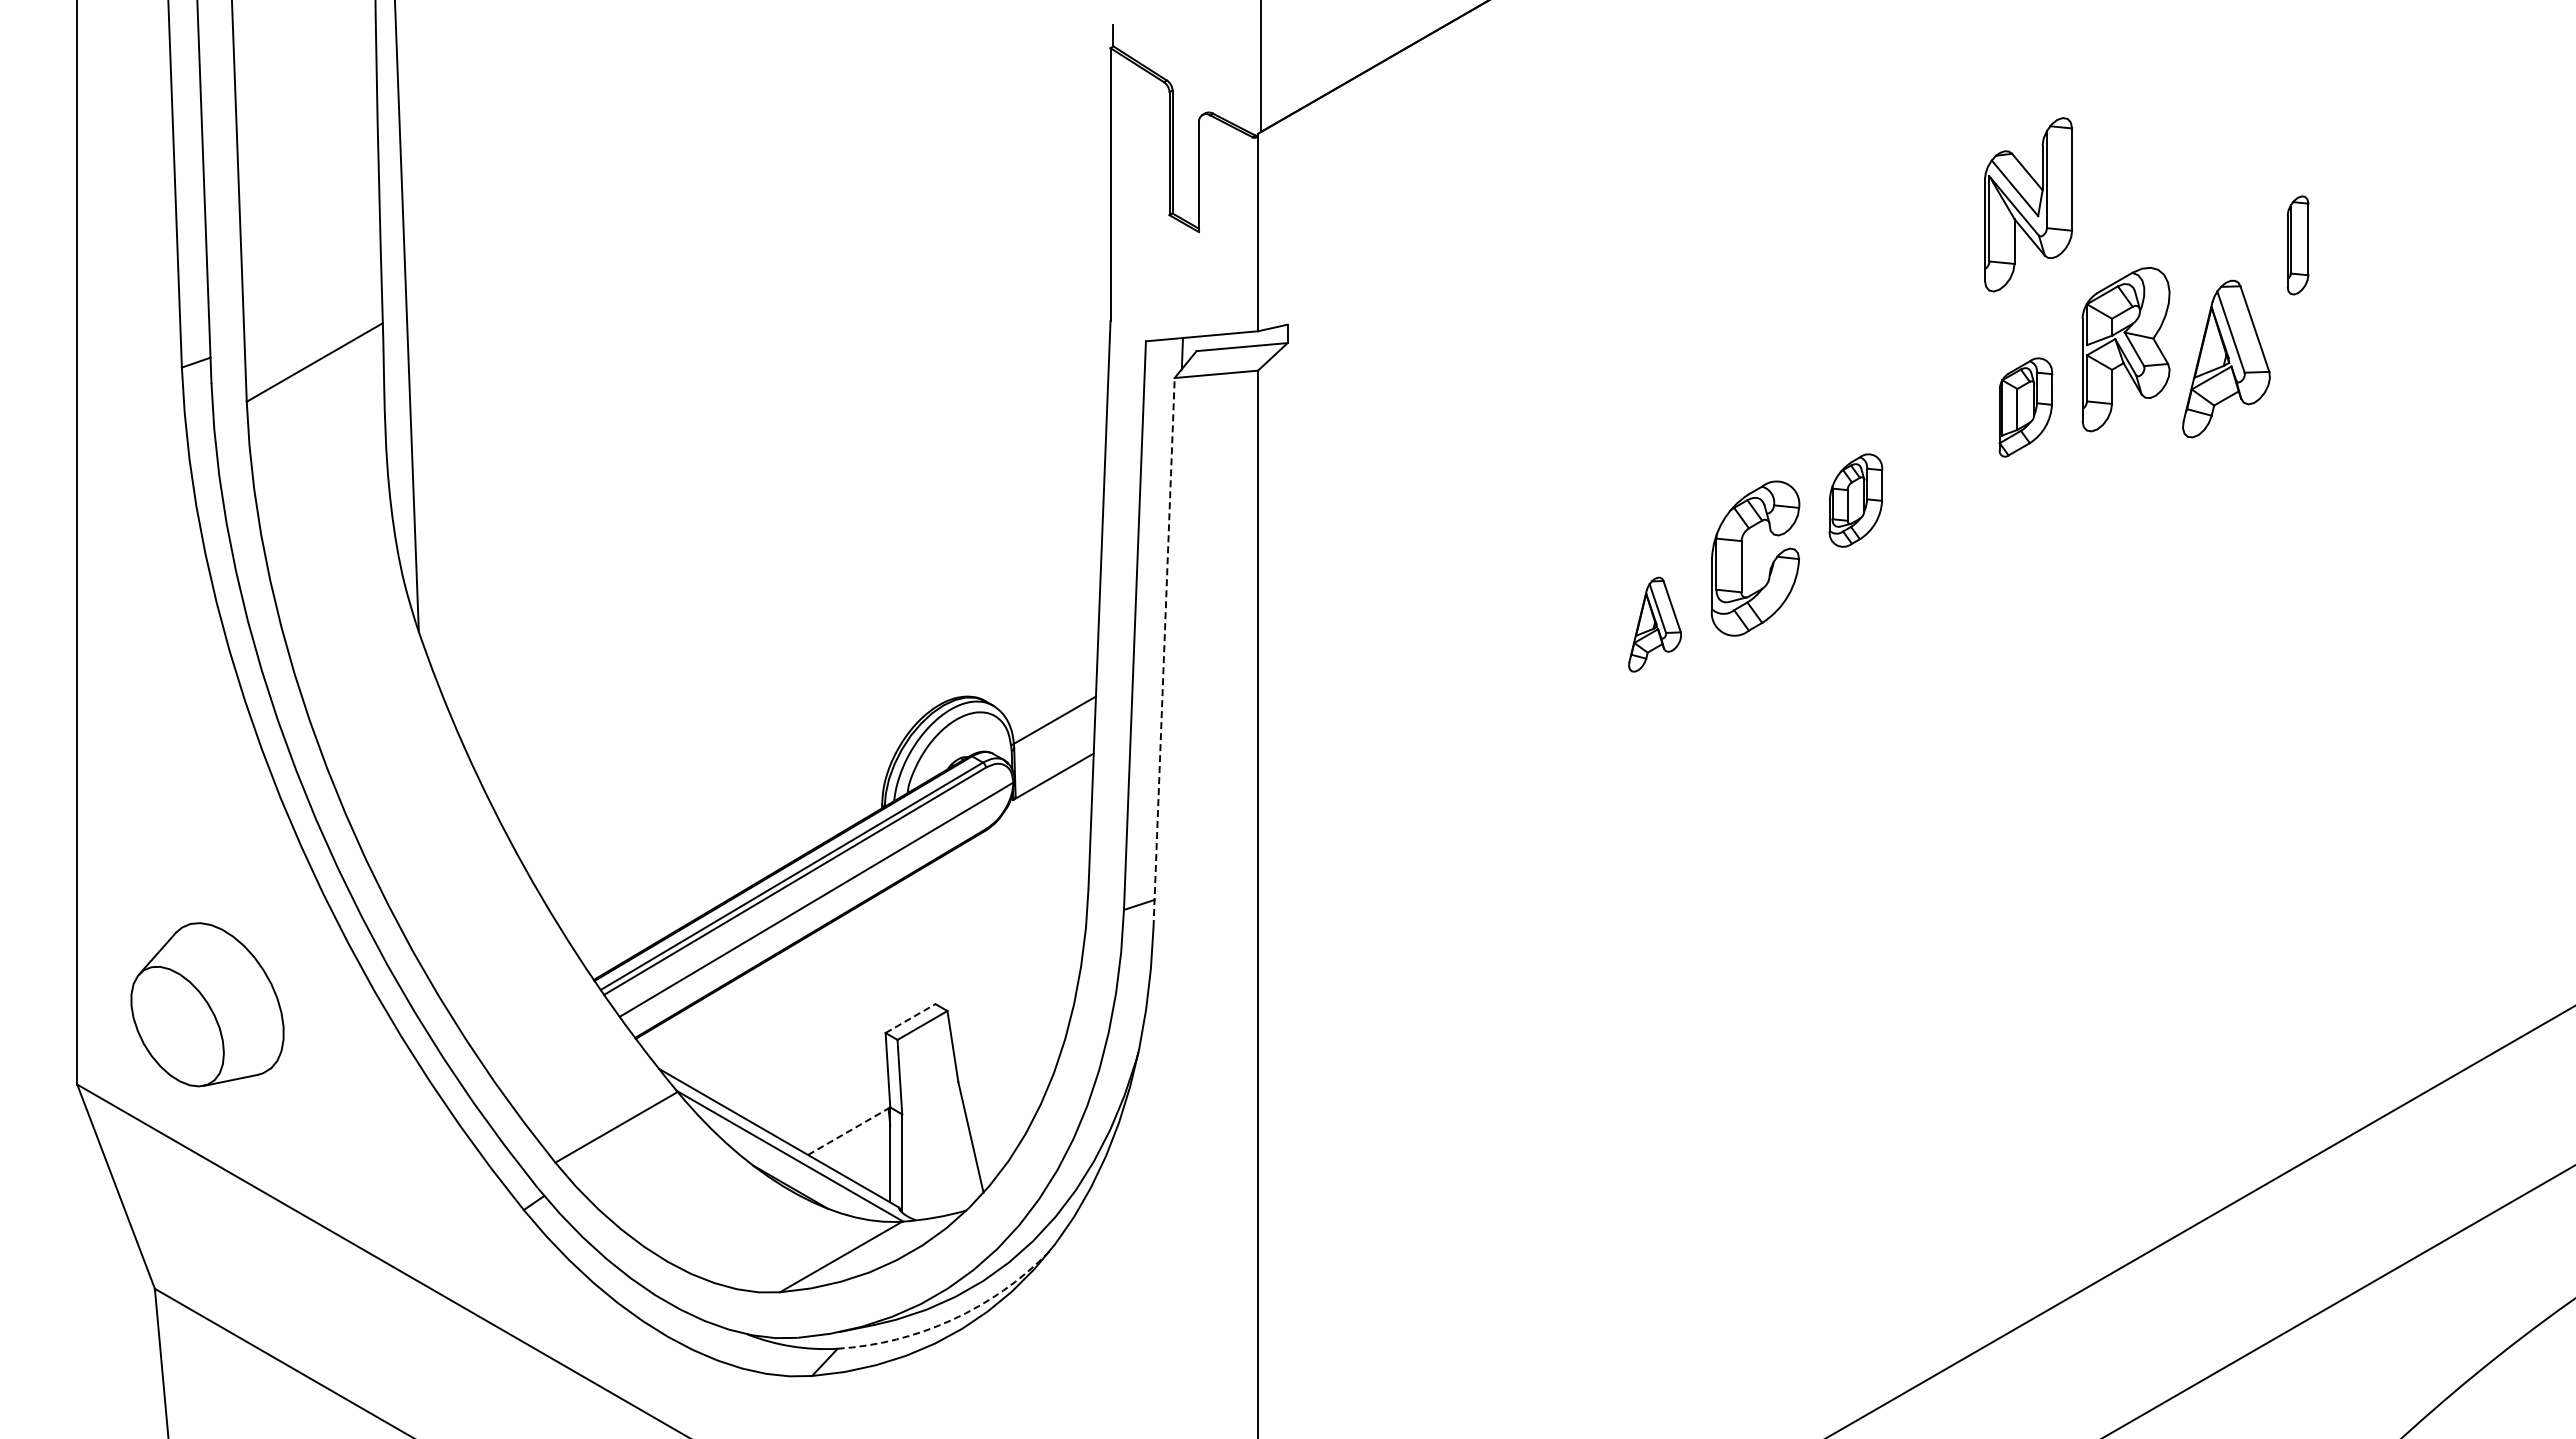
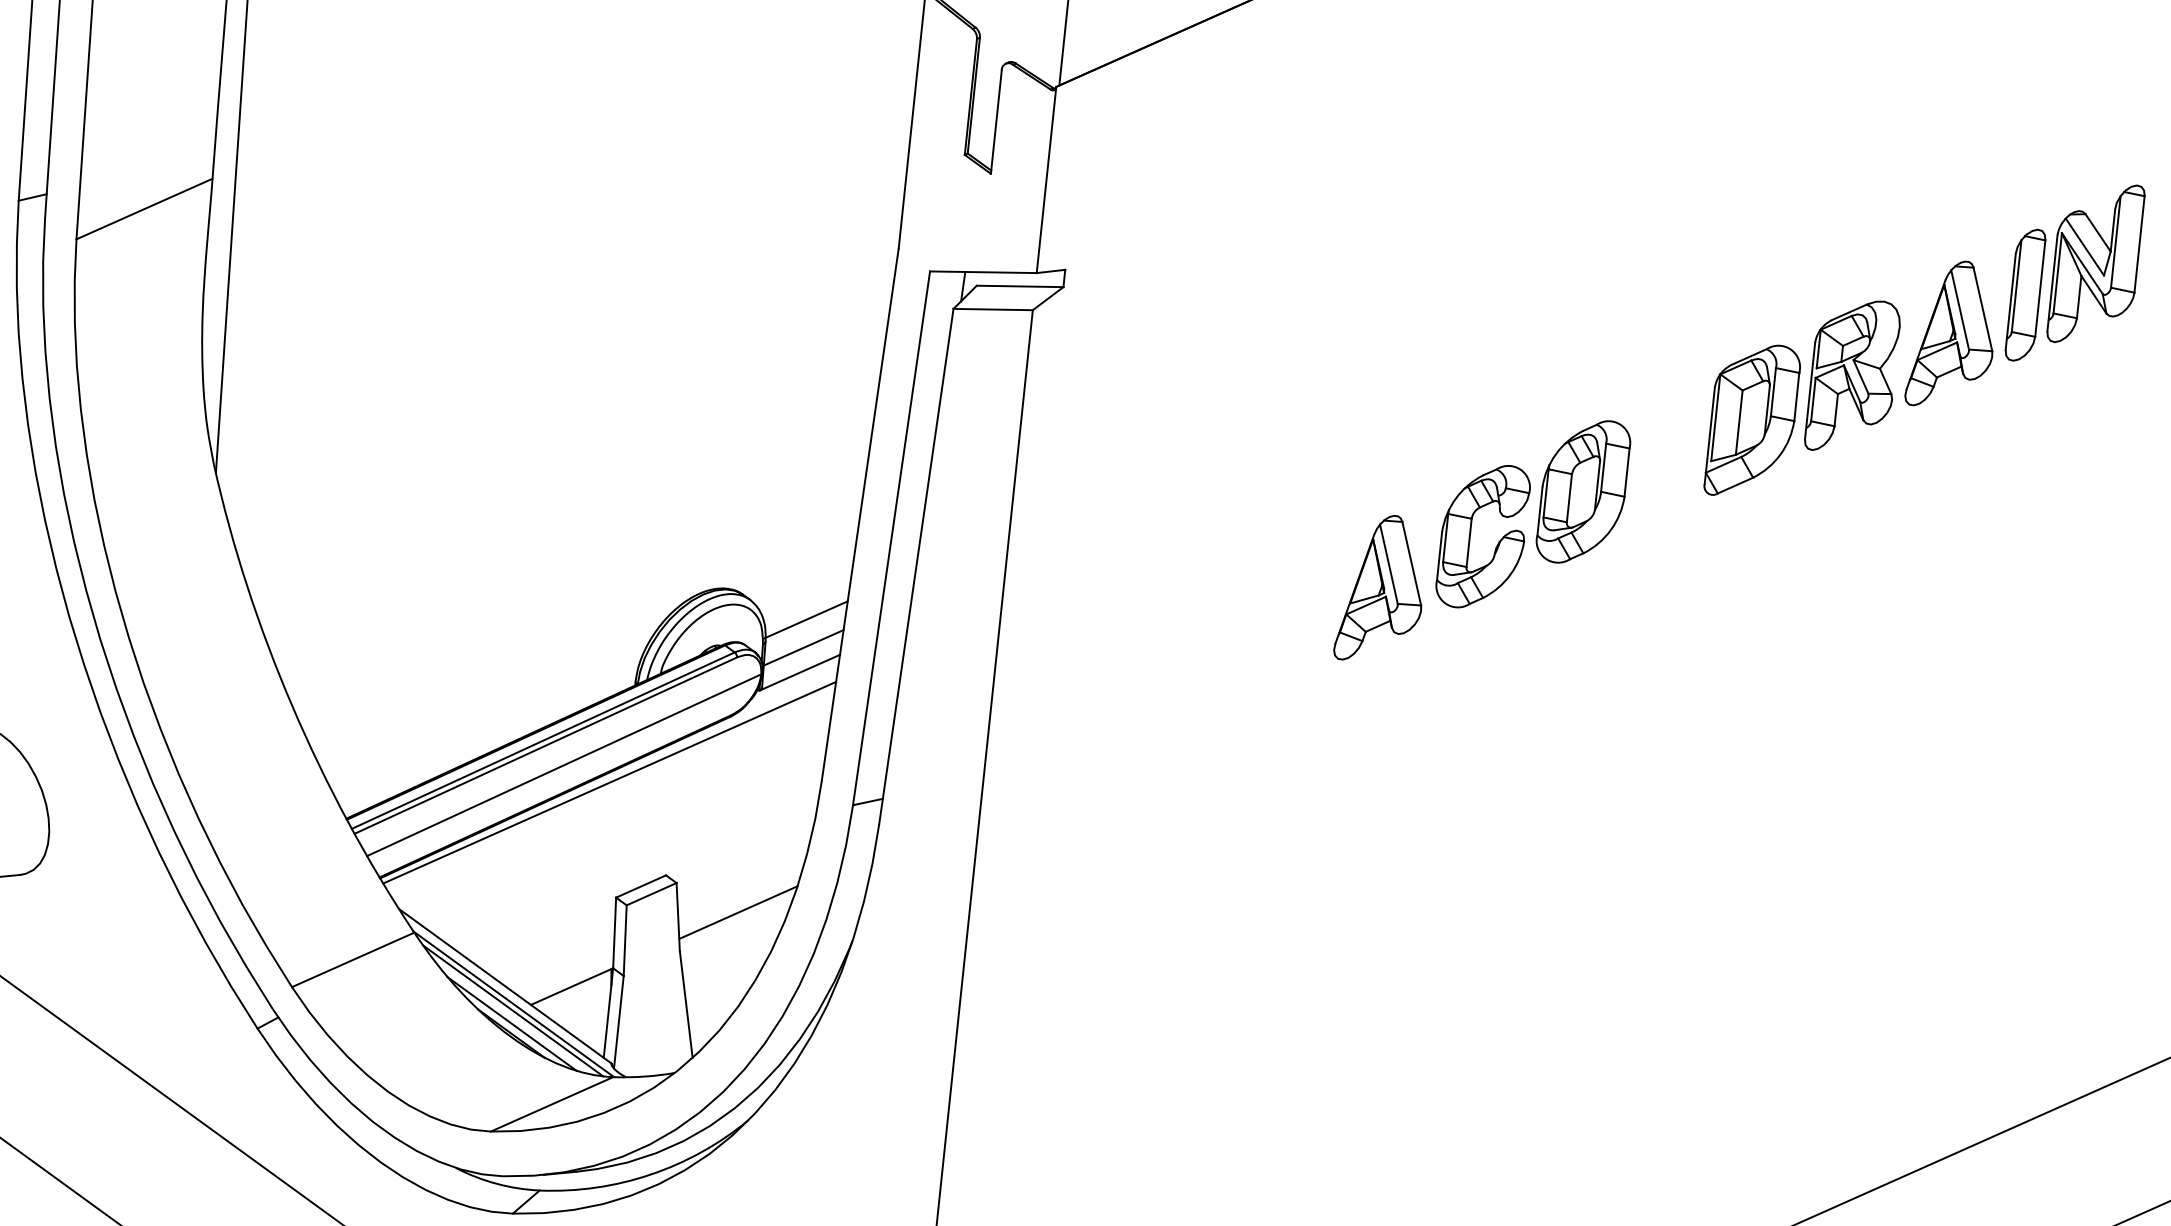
part: (2028, 204) -> (2096, 263), moved
part: (2297, 245) -> (2025, 295), size x1.43
part: (2226, 358) -> (1953, 334), moved
part: (2025, 407) -> (1752, 420), size x1.67
part: (1855, 500) -> (1583, 491), size x1.67
part: (1654, 624) -> (1381, 588), size x1.67
line: (1164, 652) -> (916, 566), dashed -> solid
line: (1054, 750) -> (803, 648), added
line: (865, 912) -> (609, 782), added
line: (910, 1018) -> (641, 886), dashed -> solid
line: (1015, 1034) -> (738, 911), added
line: (848, 1131) -> (571, 986), dashed -> solid
line: (789, 1163) -> (512, 1011), added
line: (790, 1176) -> (512, 1023), added
arc: (952, 1319) -> (650, 1174), dashed -> solid

